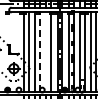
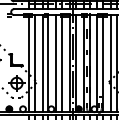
line: (39, 52) -> (47, 63), dashed -> solid
line: (46, 52) -> (56, 63), added

